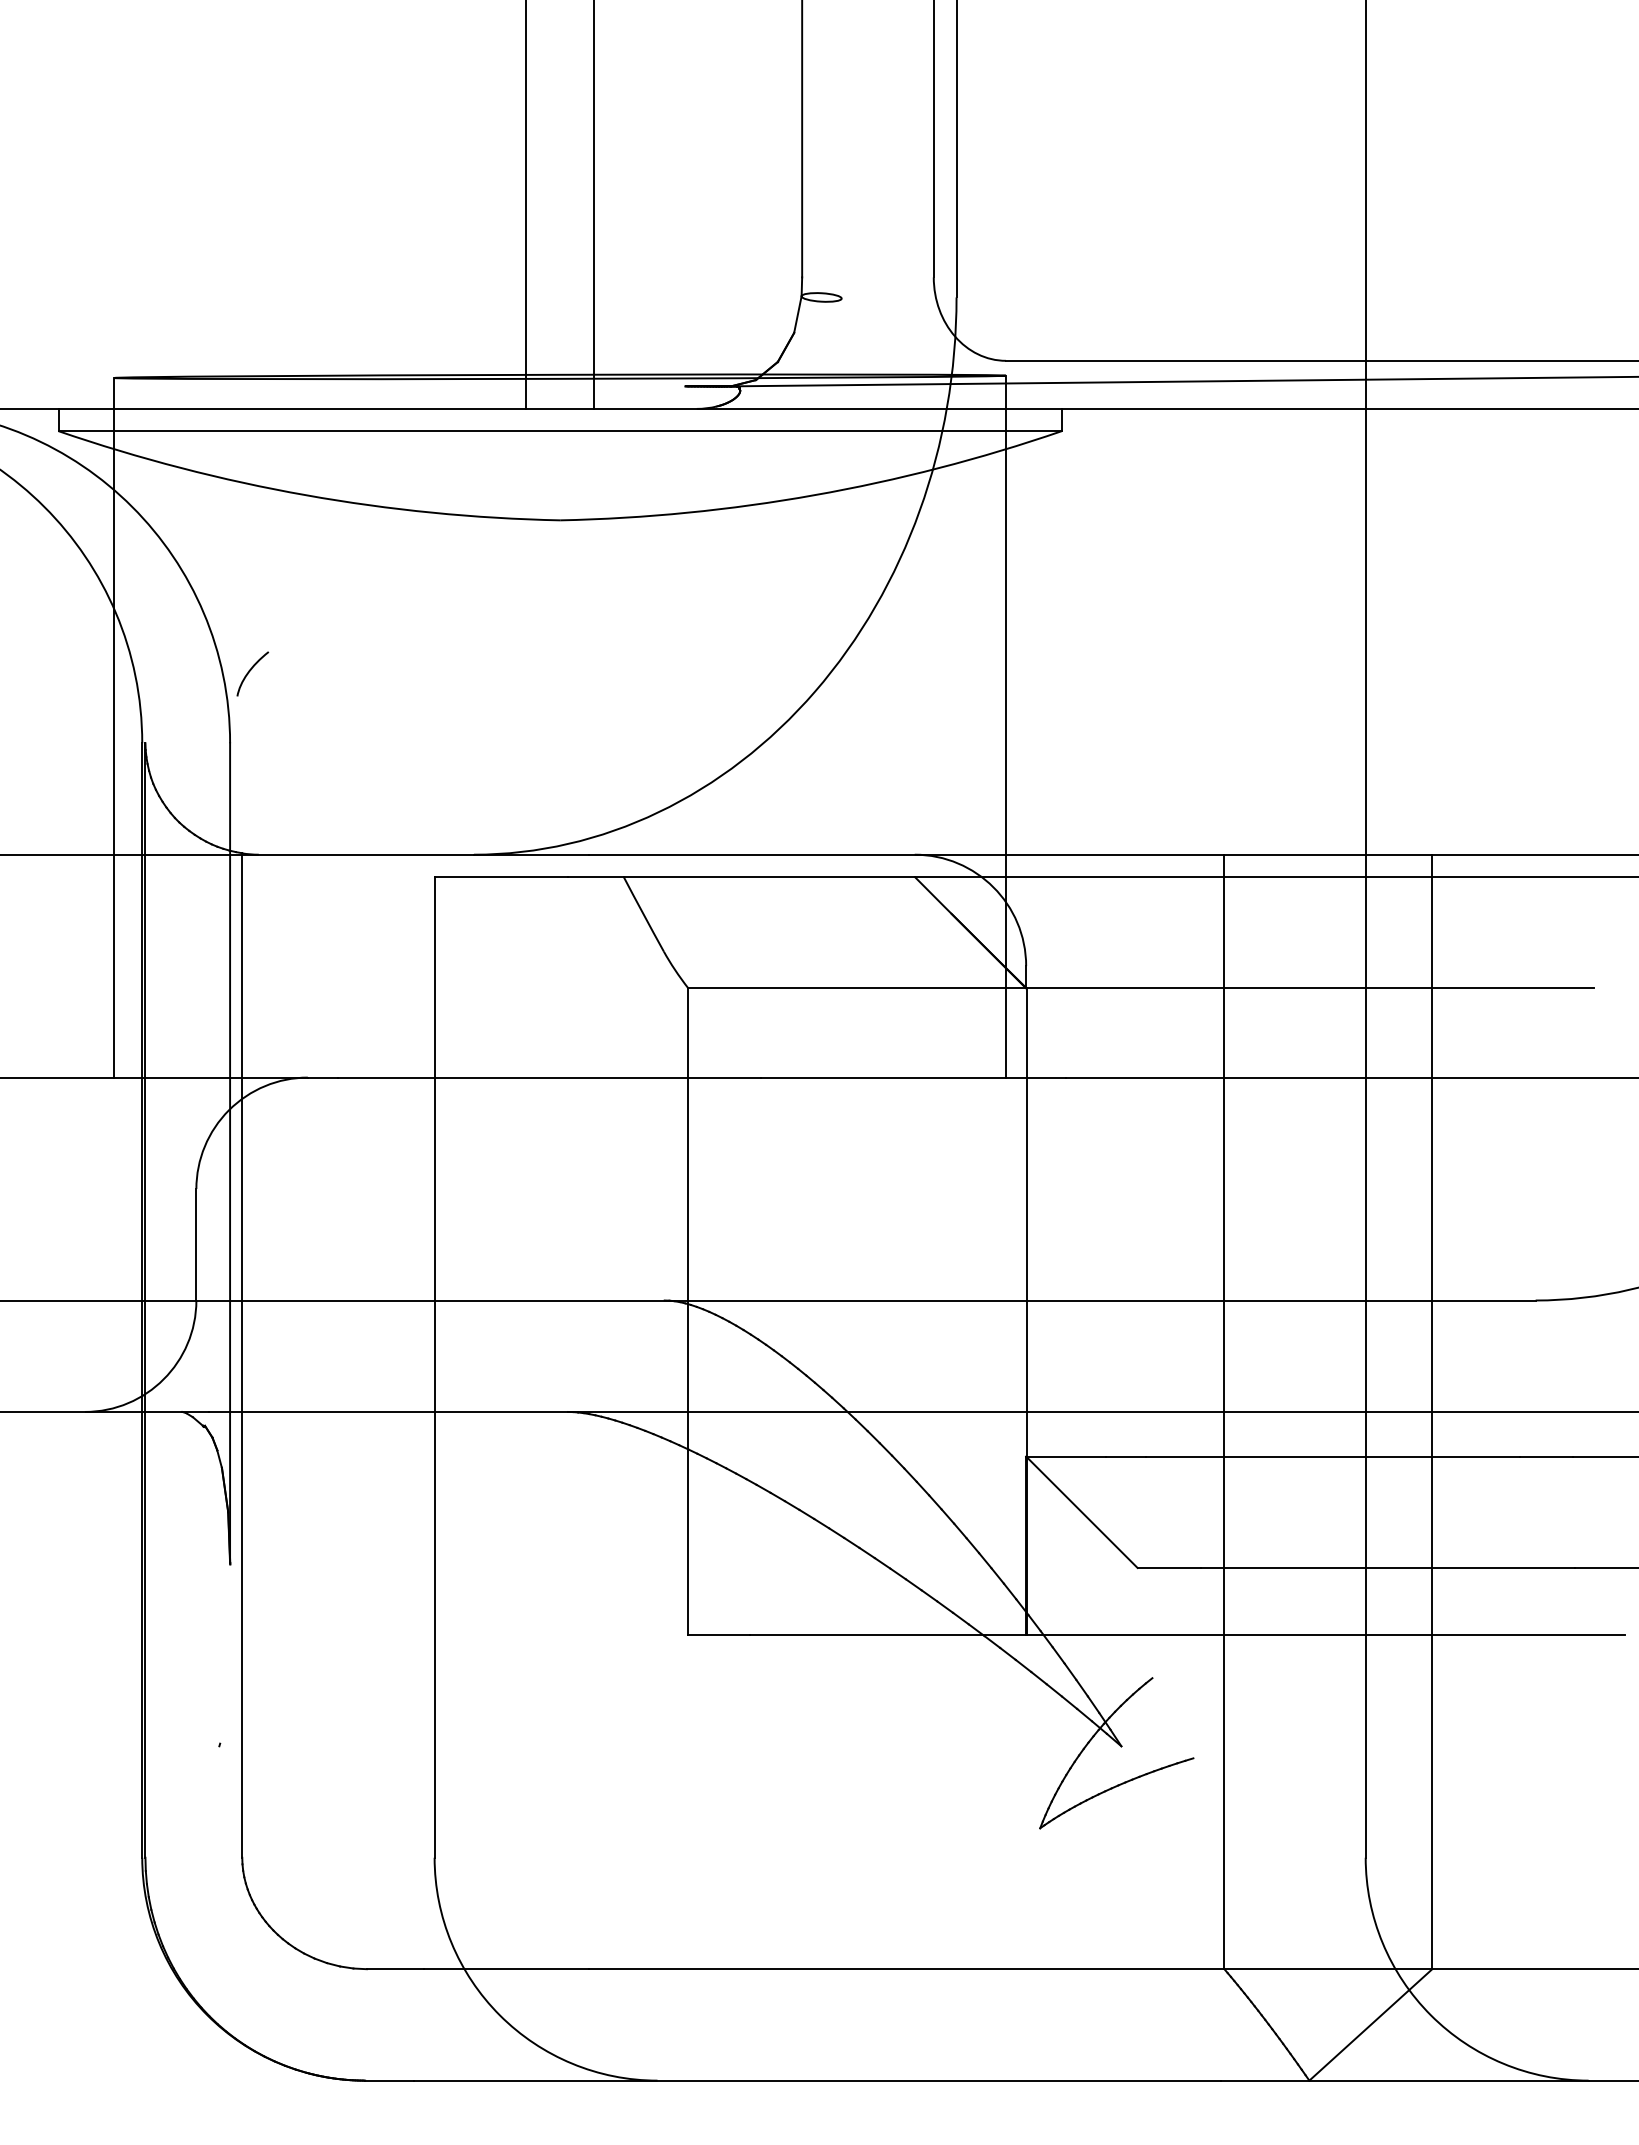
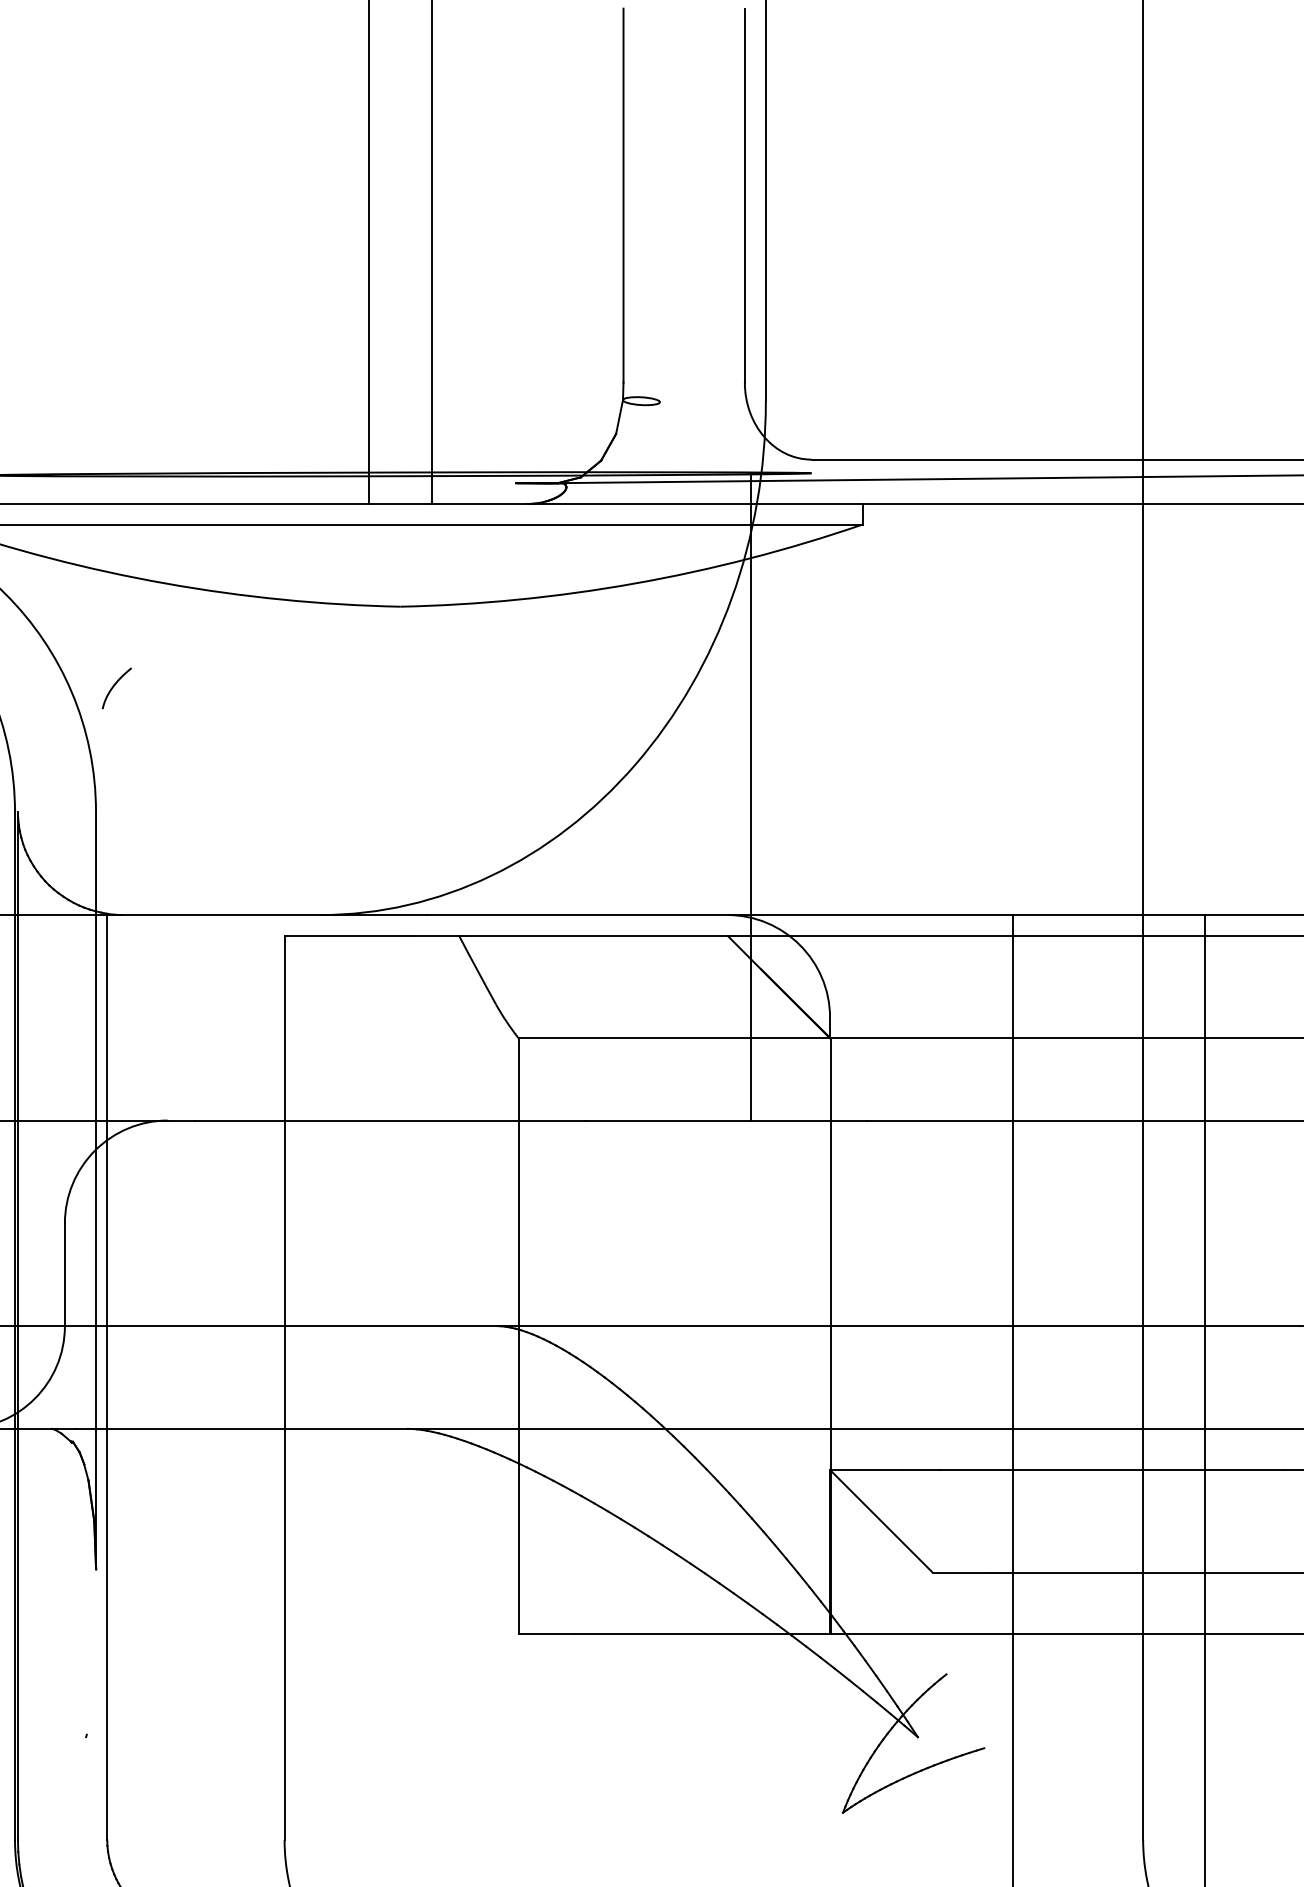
curve: (250, 671) -> (114, 686), moved
line: (1005, 726) -> (750, 796), moved

